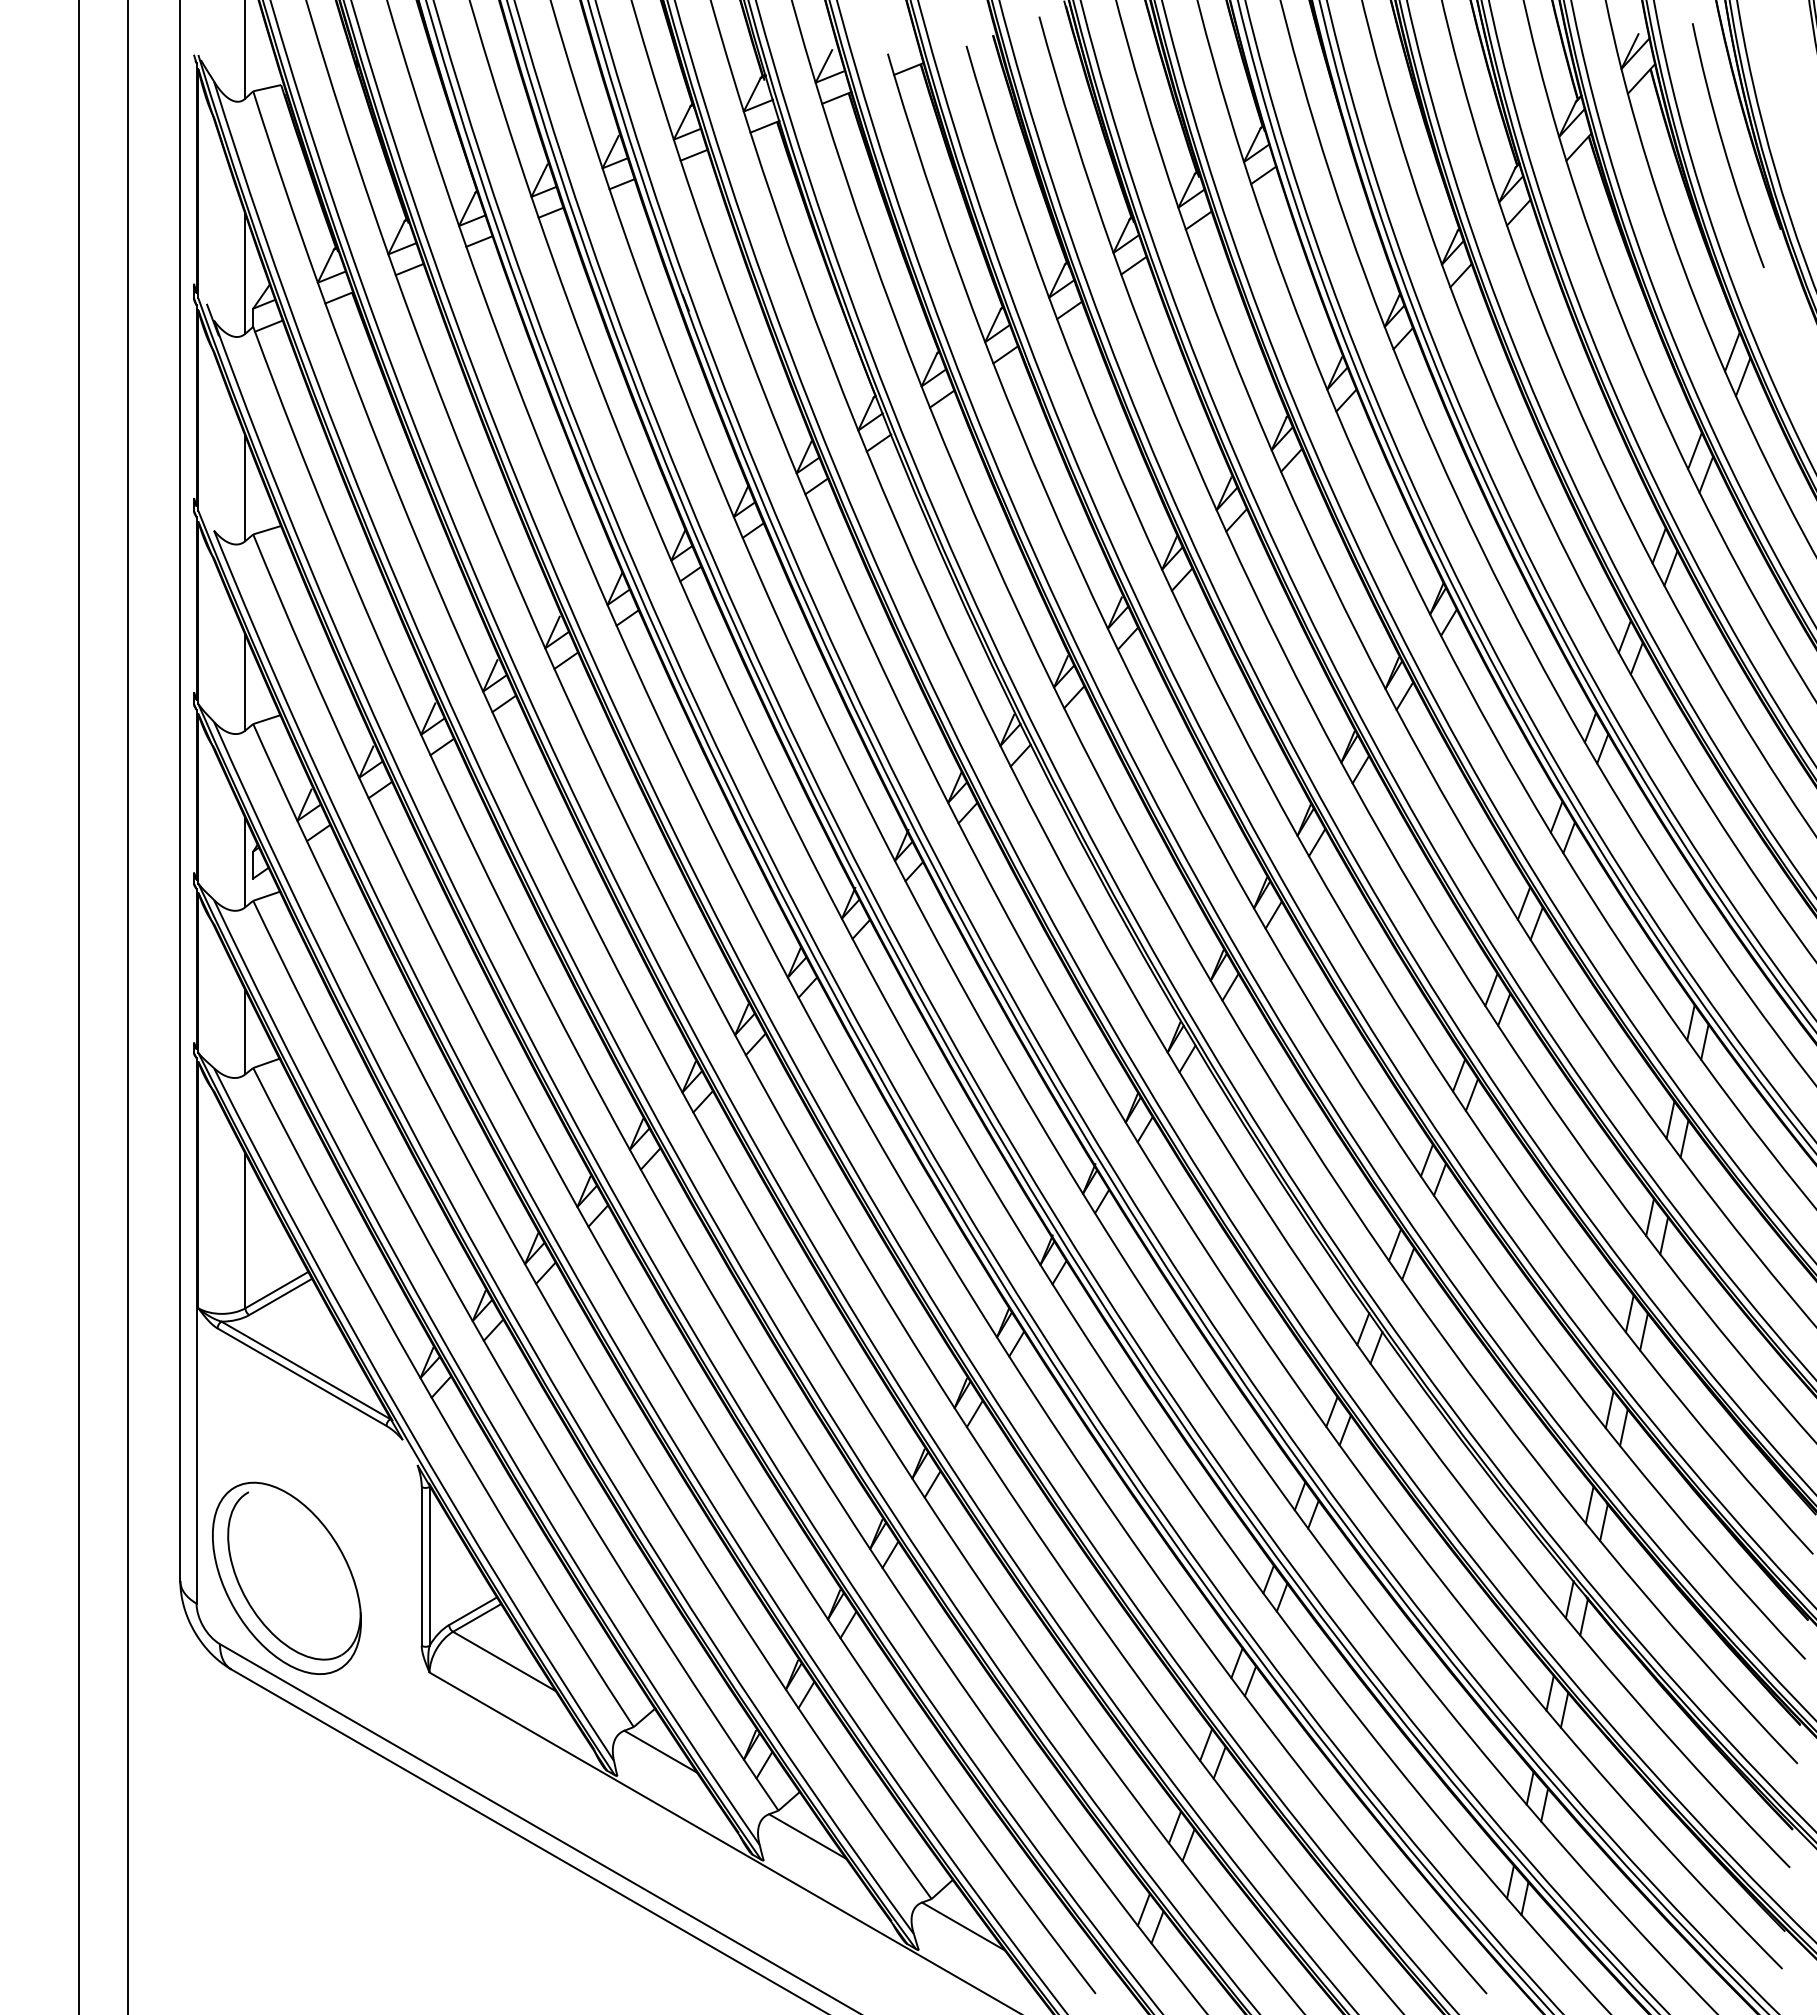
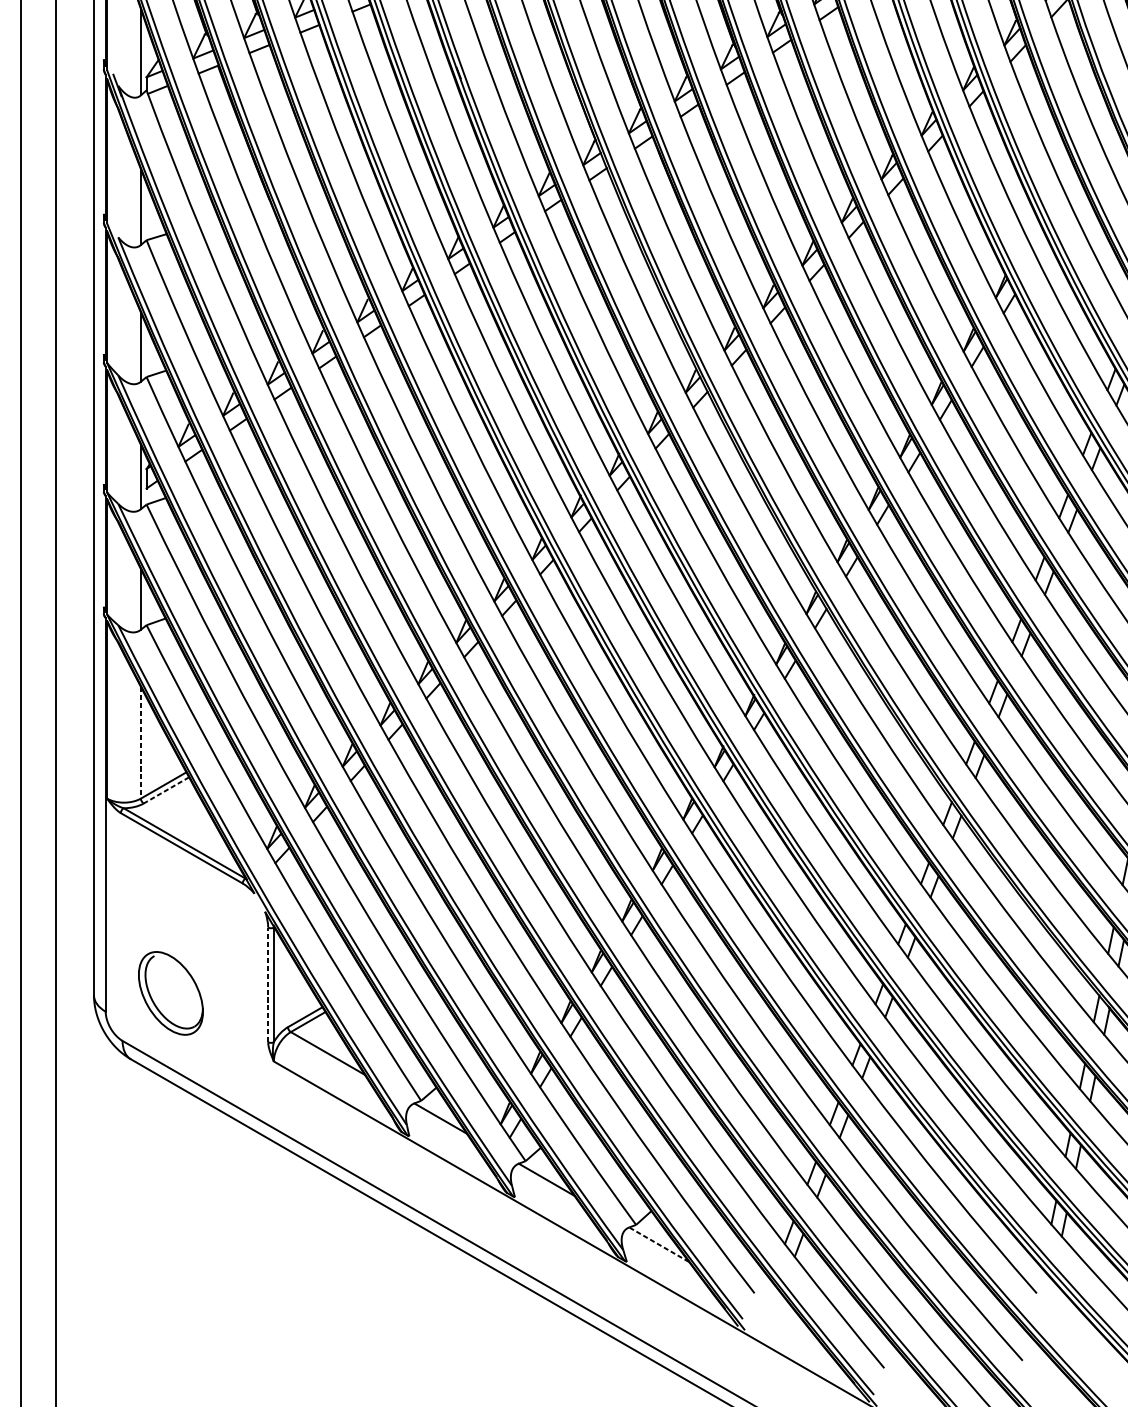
line: (245, 1231) -> (141, 743), solid -> dashed
line: (280, 1297) -> (166, 790), solid -> dashed
line: (421, 1565) -> (268, 984), solid -> dashed
part: (286, 1577) -> (170, 992), size x0.6
line: (963, 1926) -> (659, 1244), solid -> dashed

